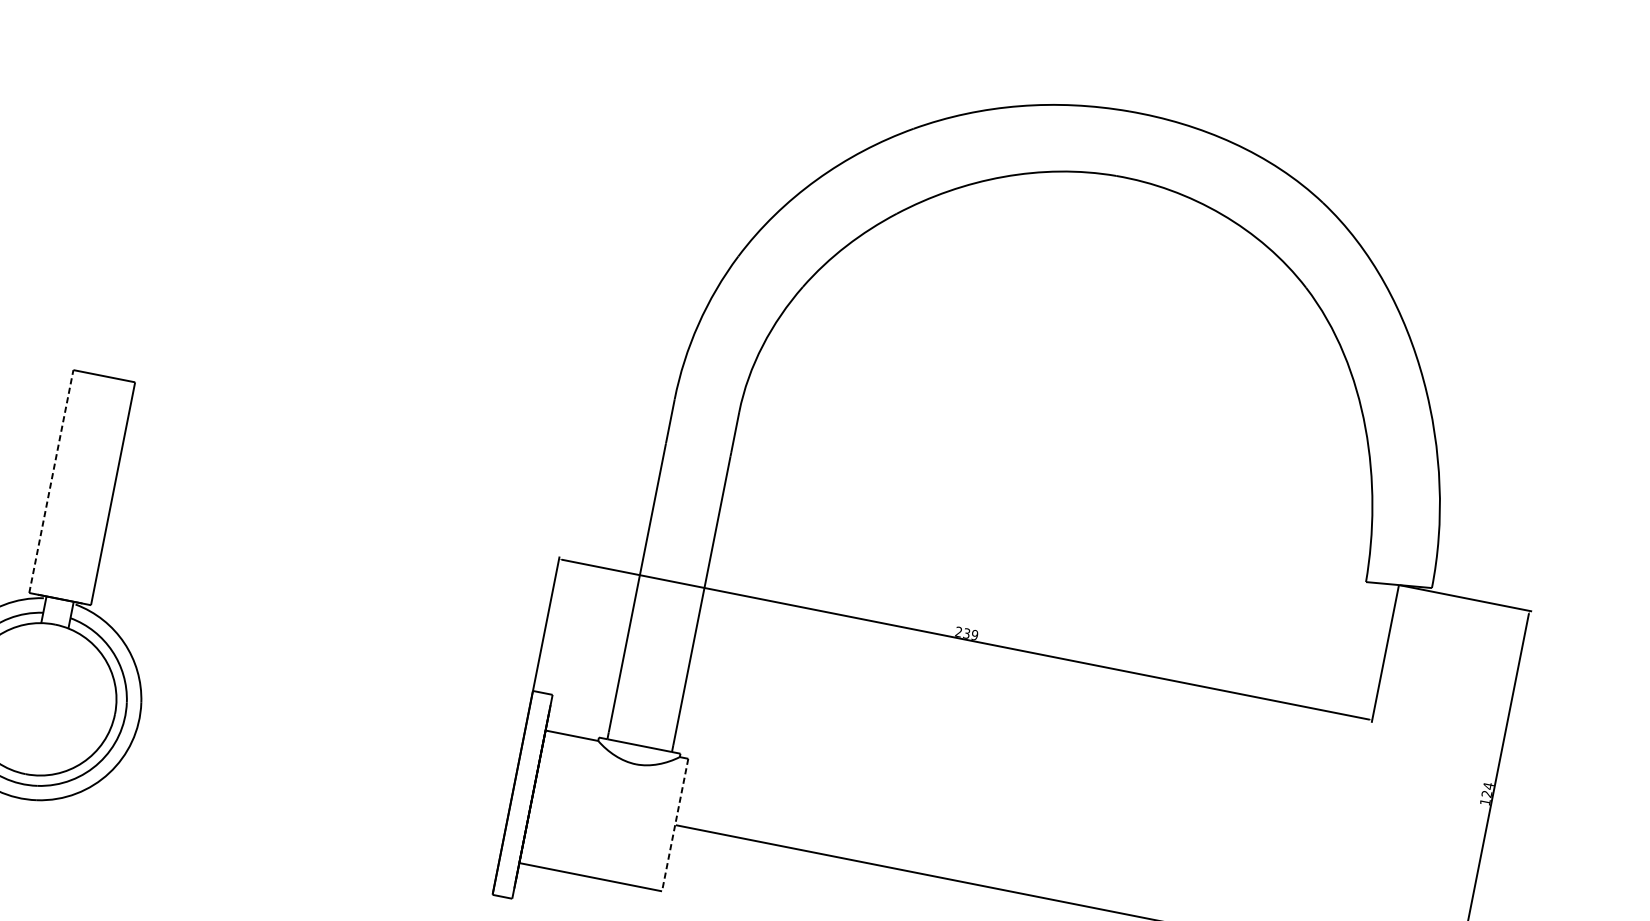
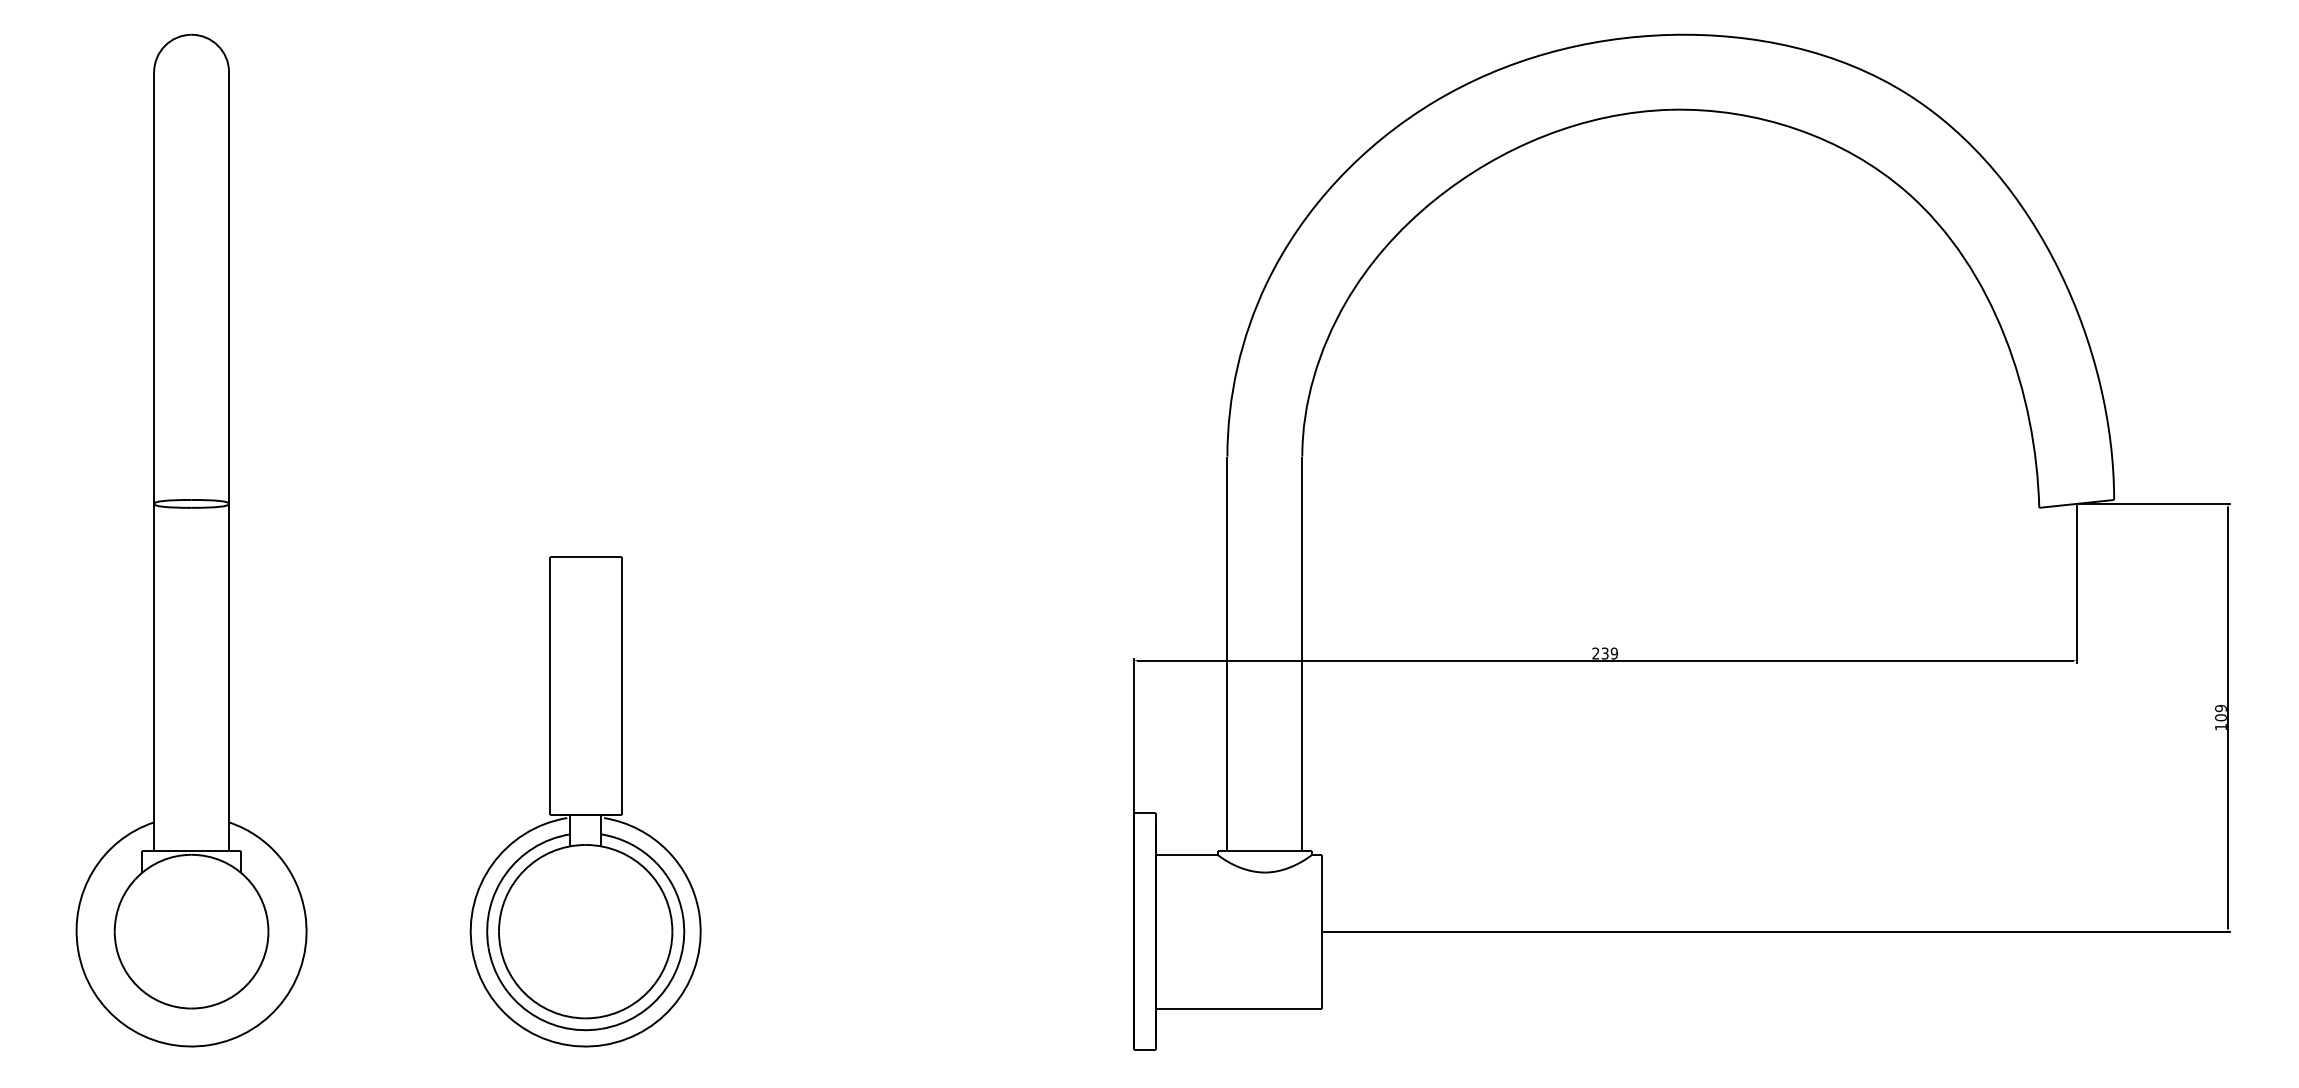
line: (51, 480) -> (549, 685), dashed -> solid
text: (1487, 789) -> (2220, 712), 124 -> 109
line: (675, 824) -> (1322, 931), dashed -> solid

